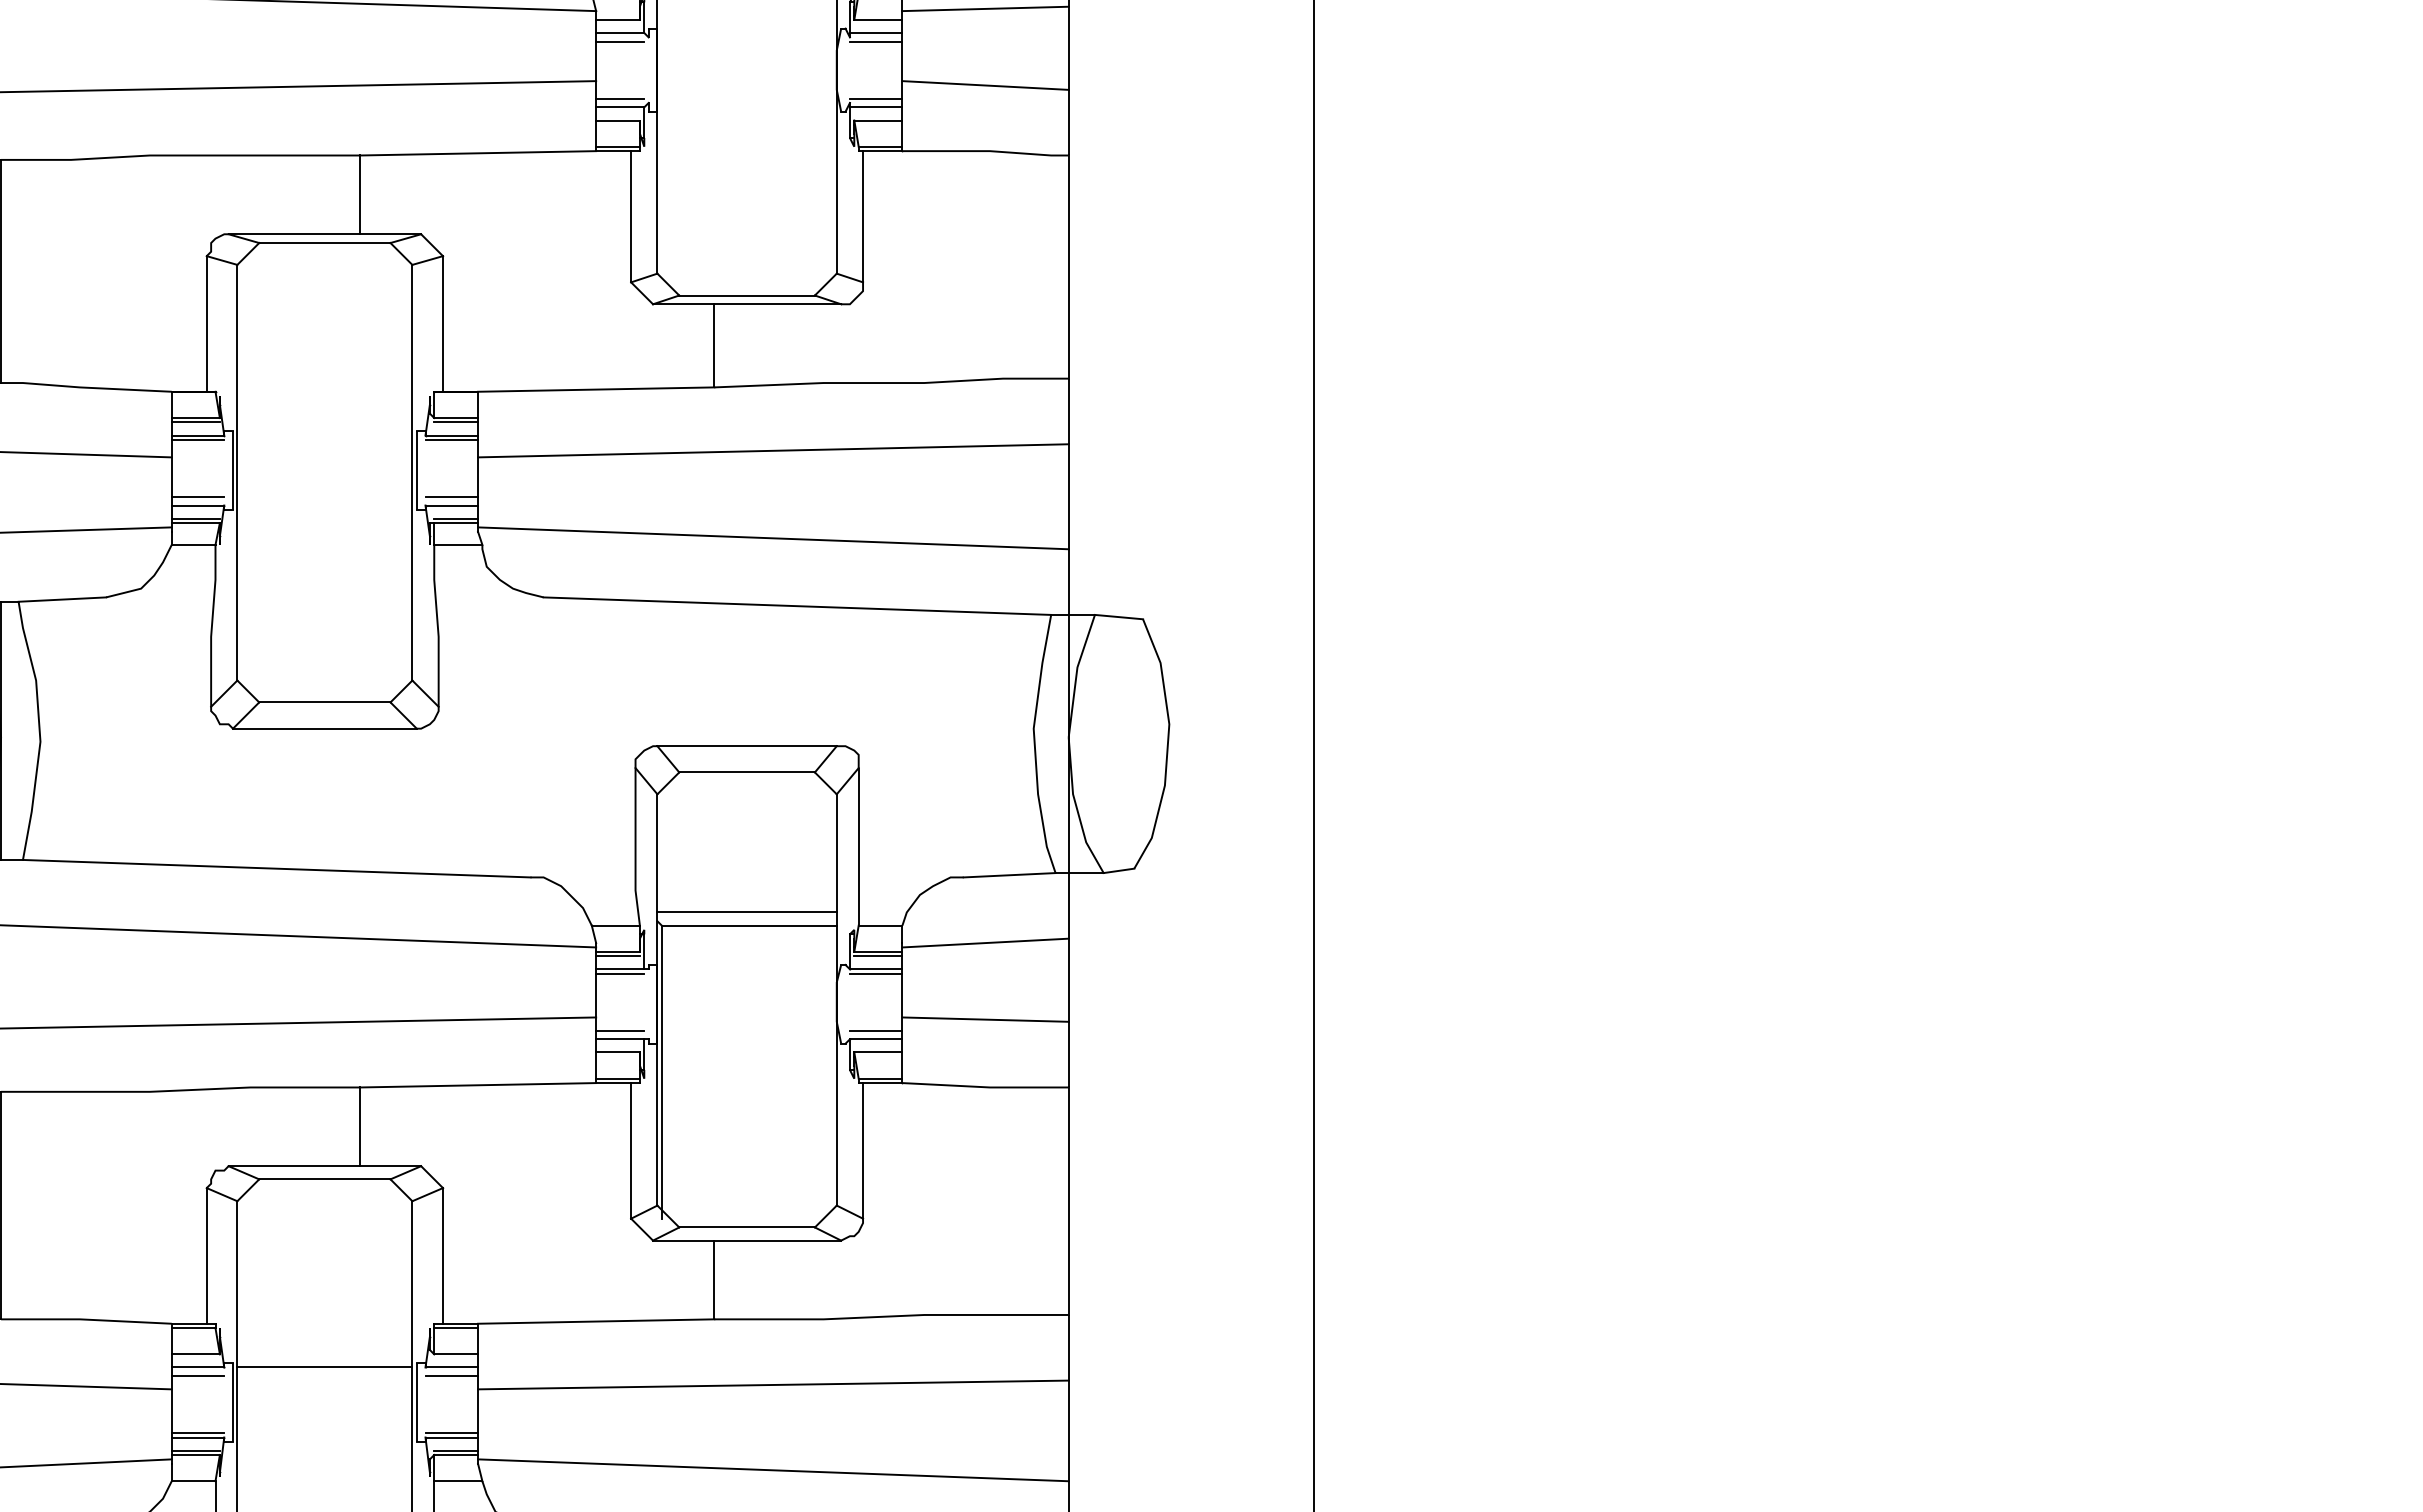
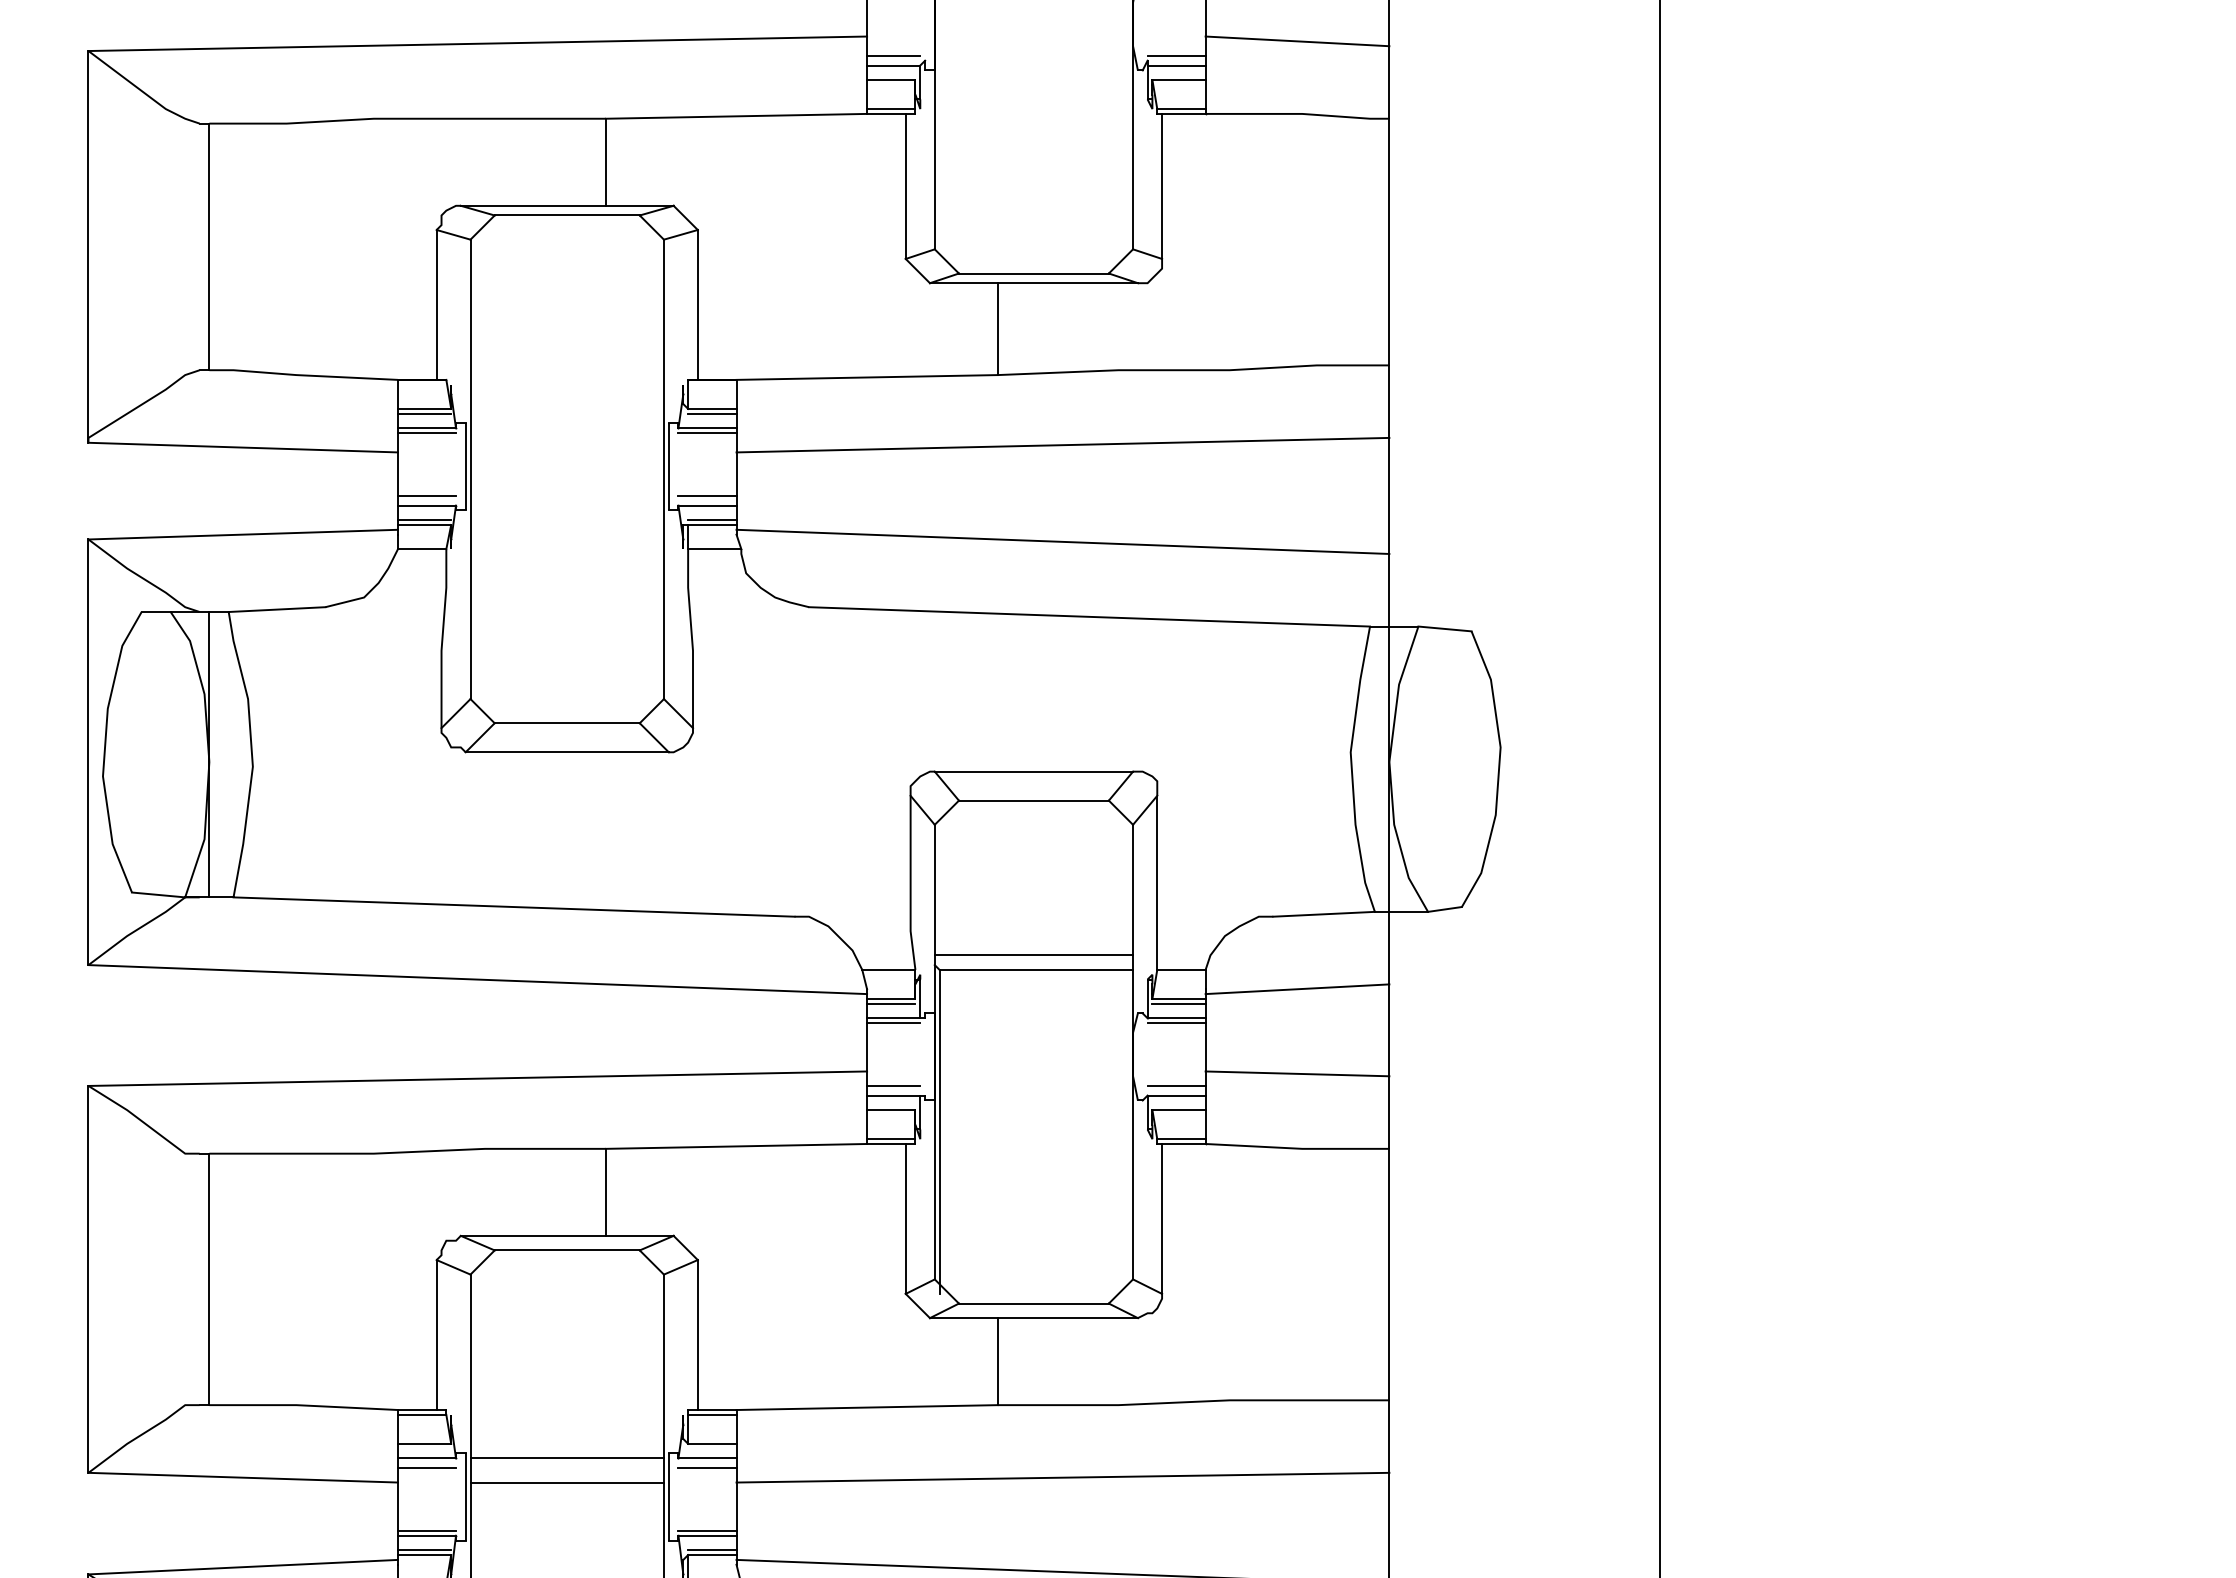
line: (324, 1389) -> (566, 1482), added

